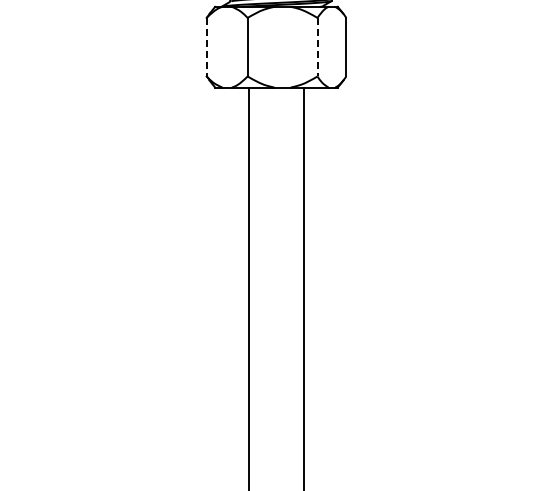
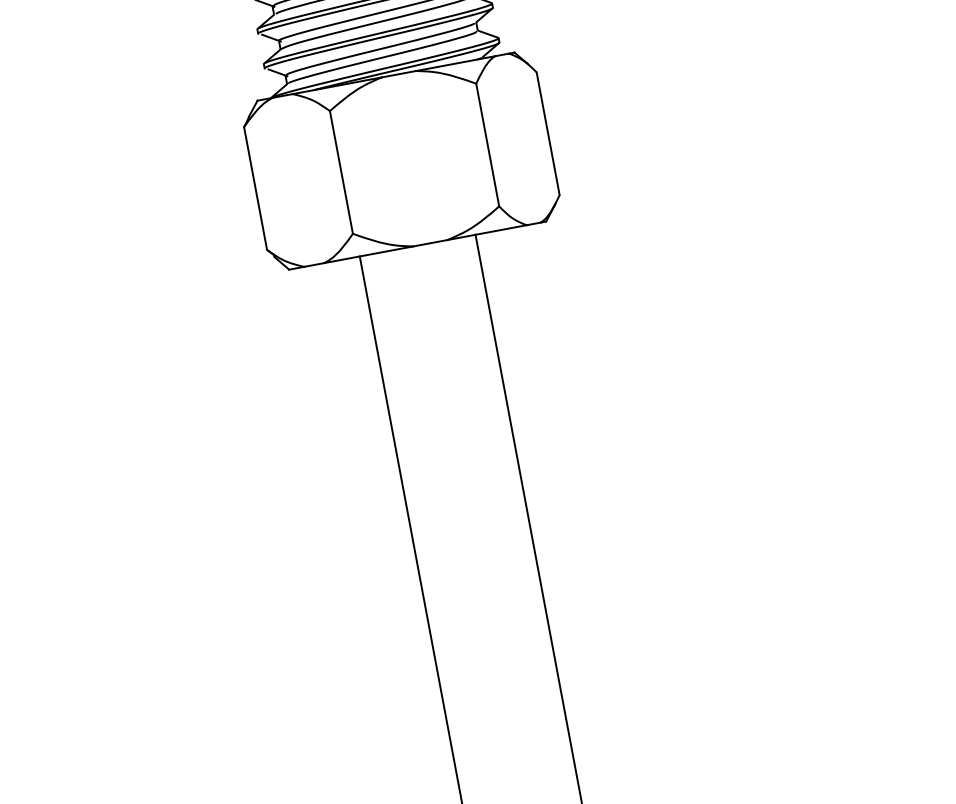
line: (206, 47) -> (255, 189), dashed -> solid
line: (317, 47) -> (487, 145), dashed -> solid

